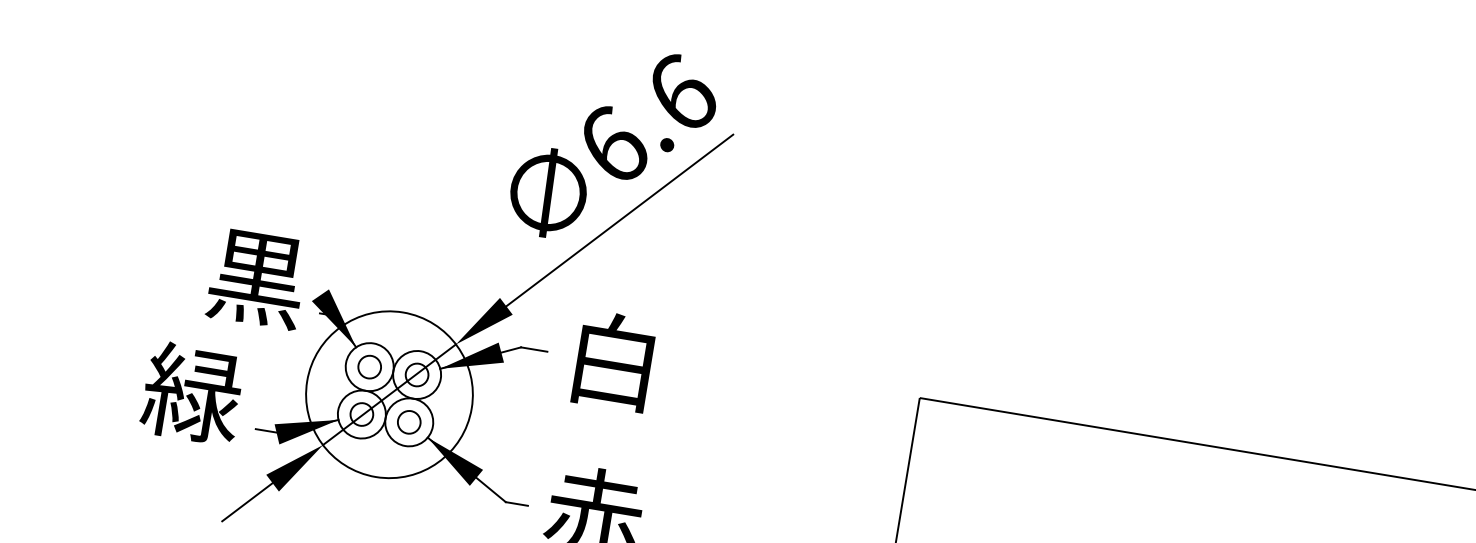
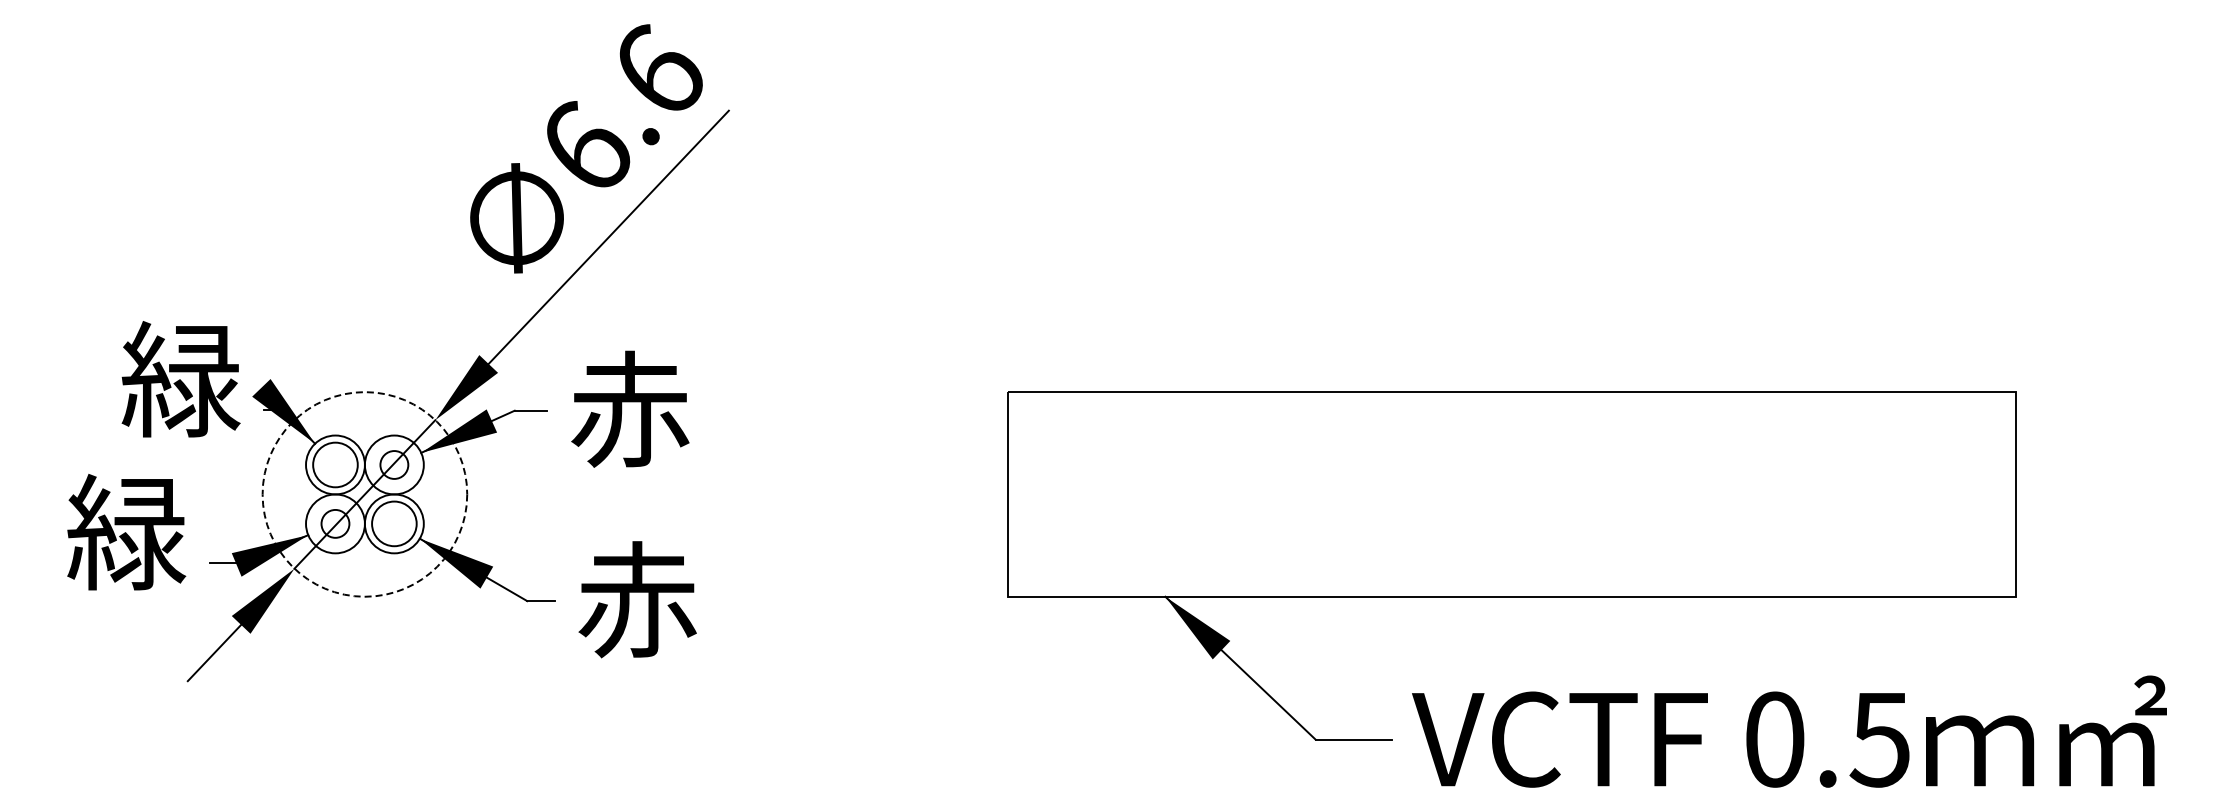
text: (256, 277) -> (180, 379), 黒 -> 緑
text: (614, 361) -> (630, 408), 白 -> 赤
circle: (369, 366) -> (335, 464), size x1.6
circle: (389, 394) -> (364, 494), solid -> dashed
circle: (409, 422) -> (394, 523), size x1.6

